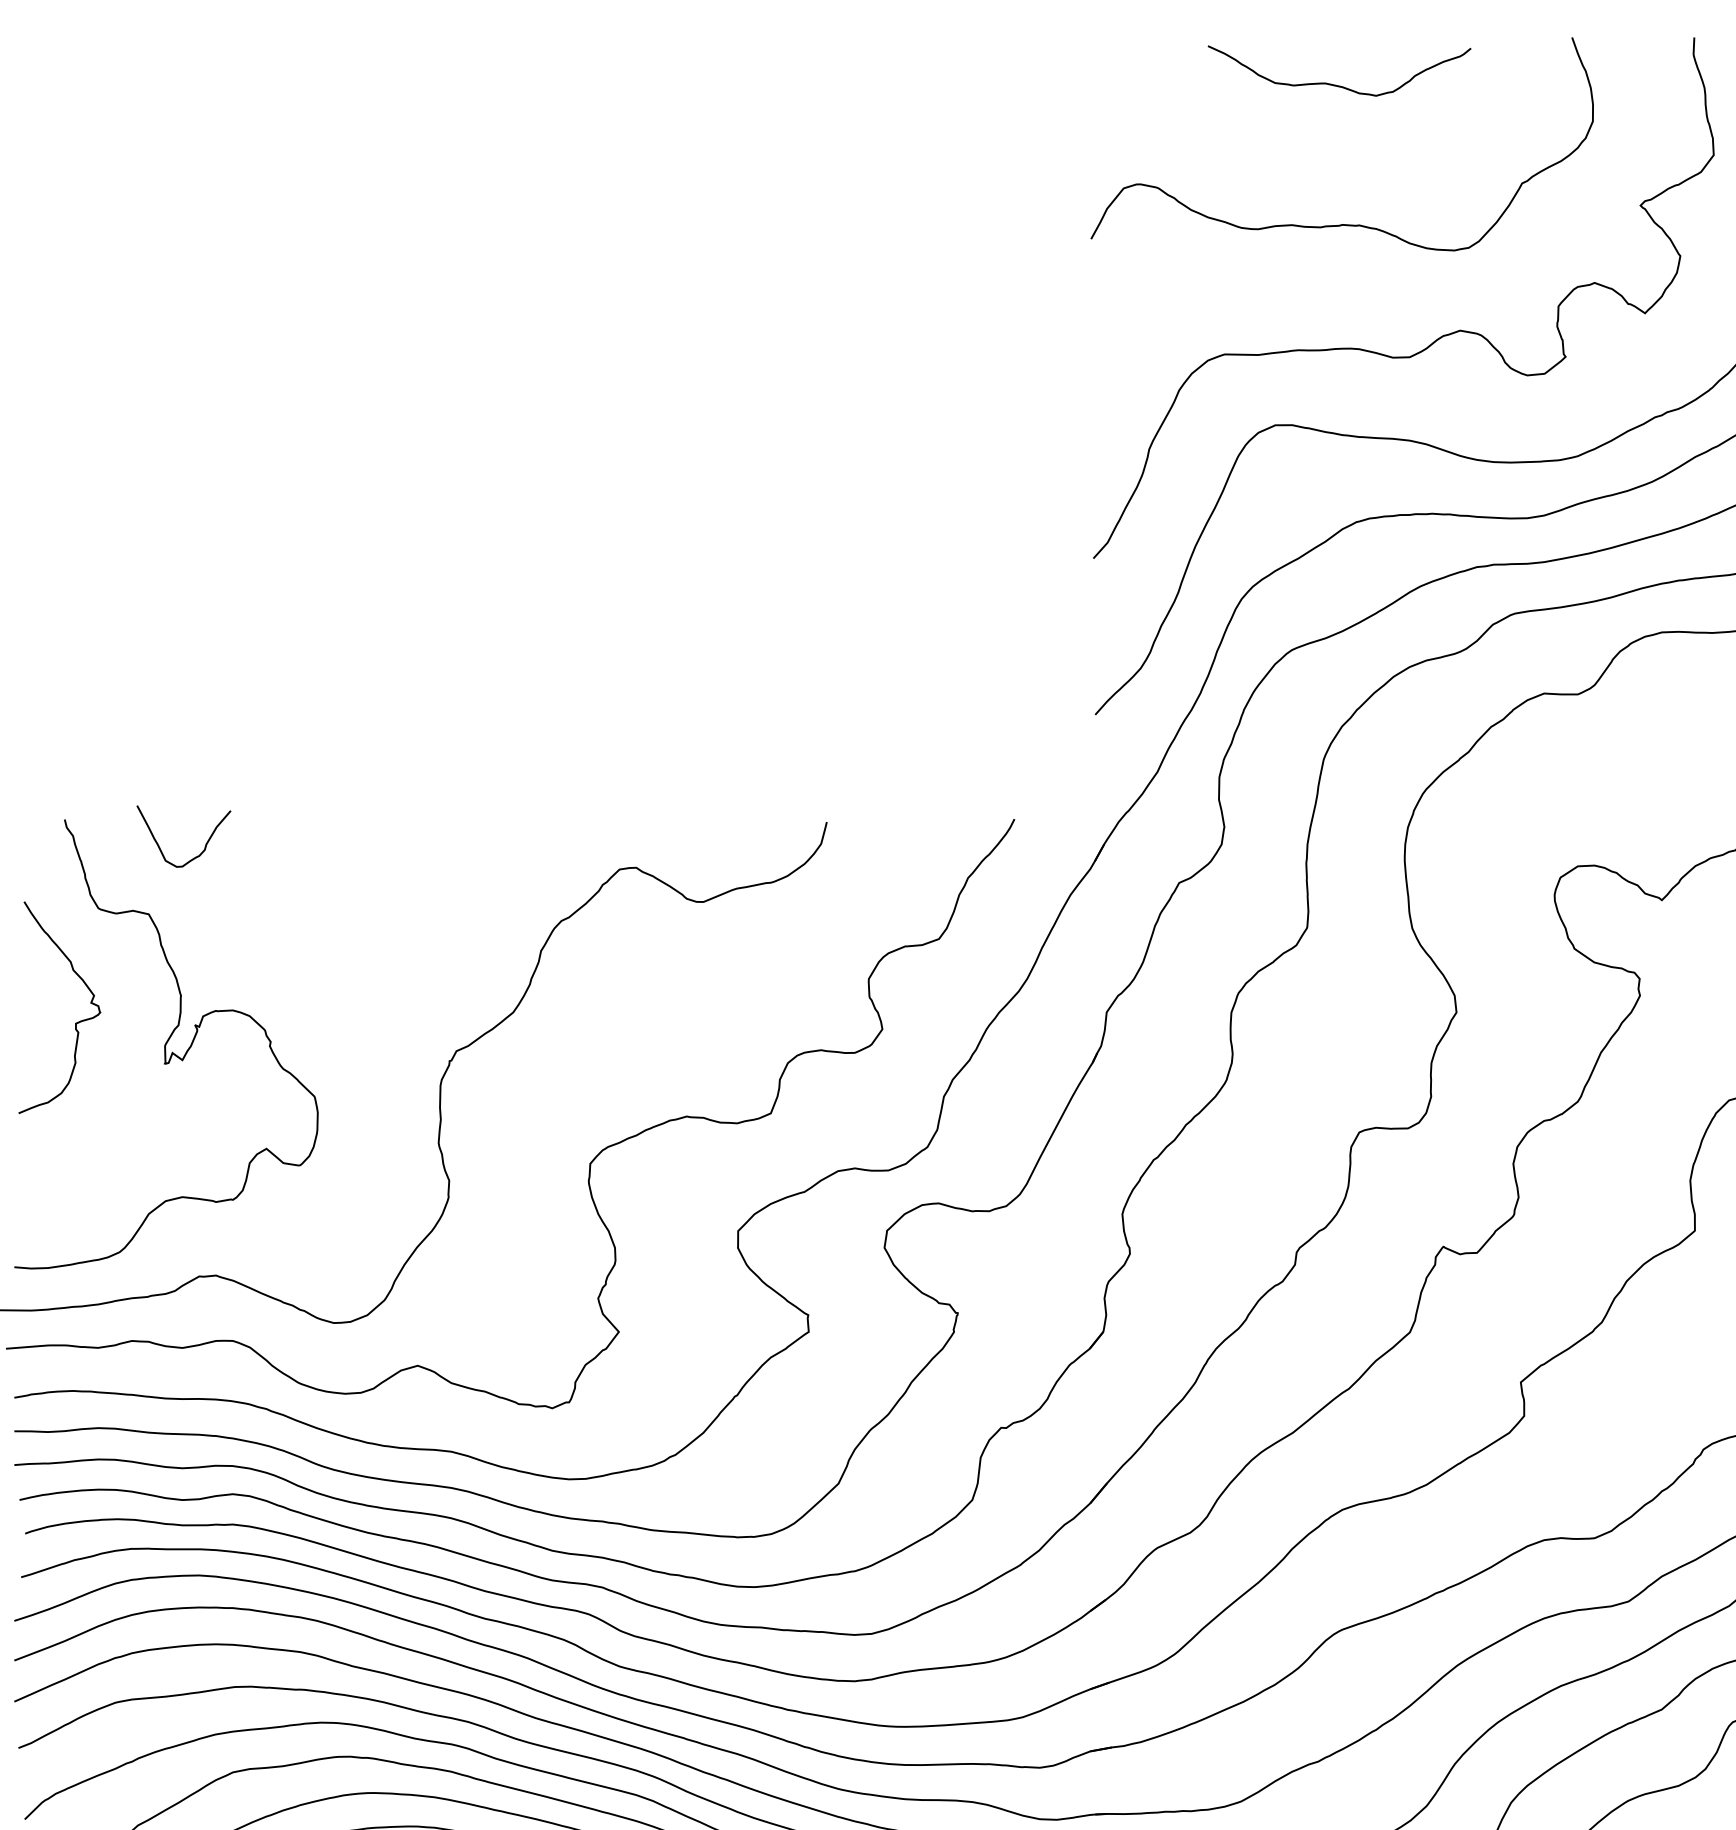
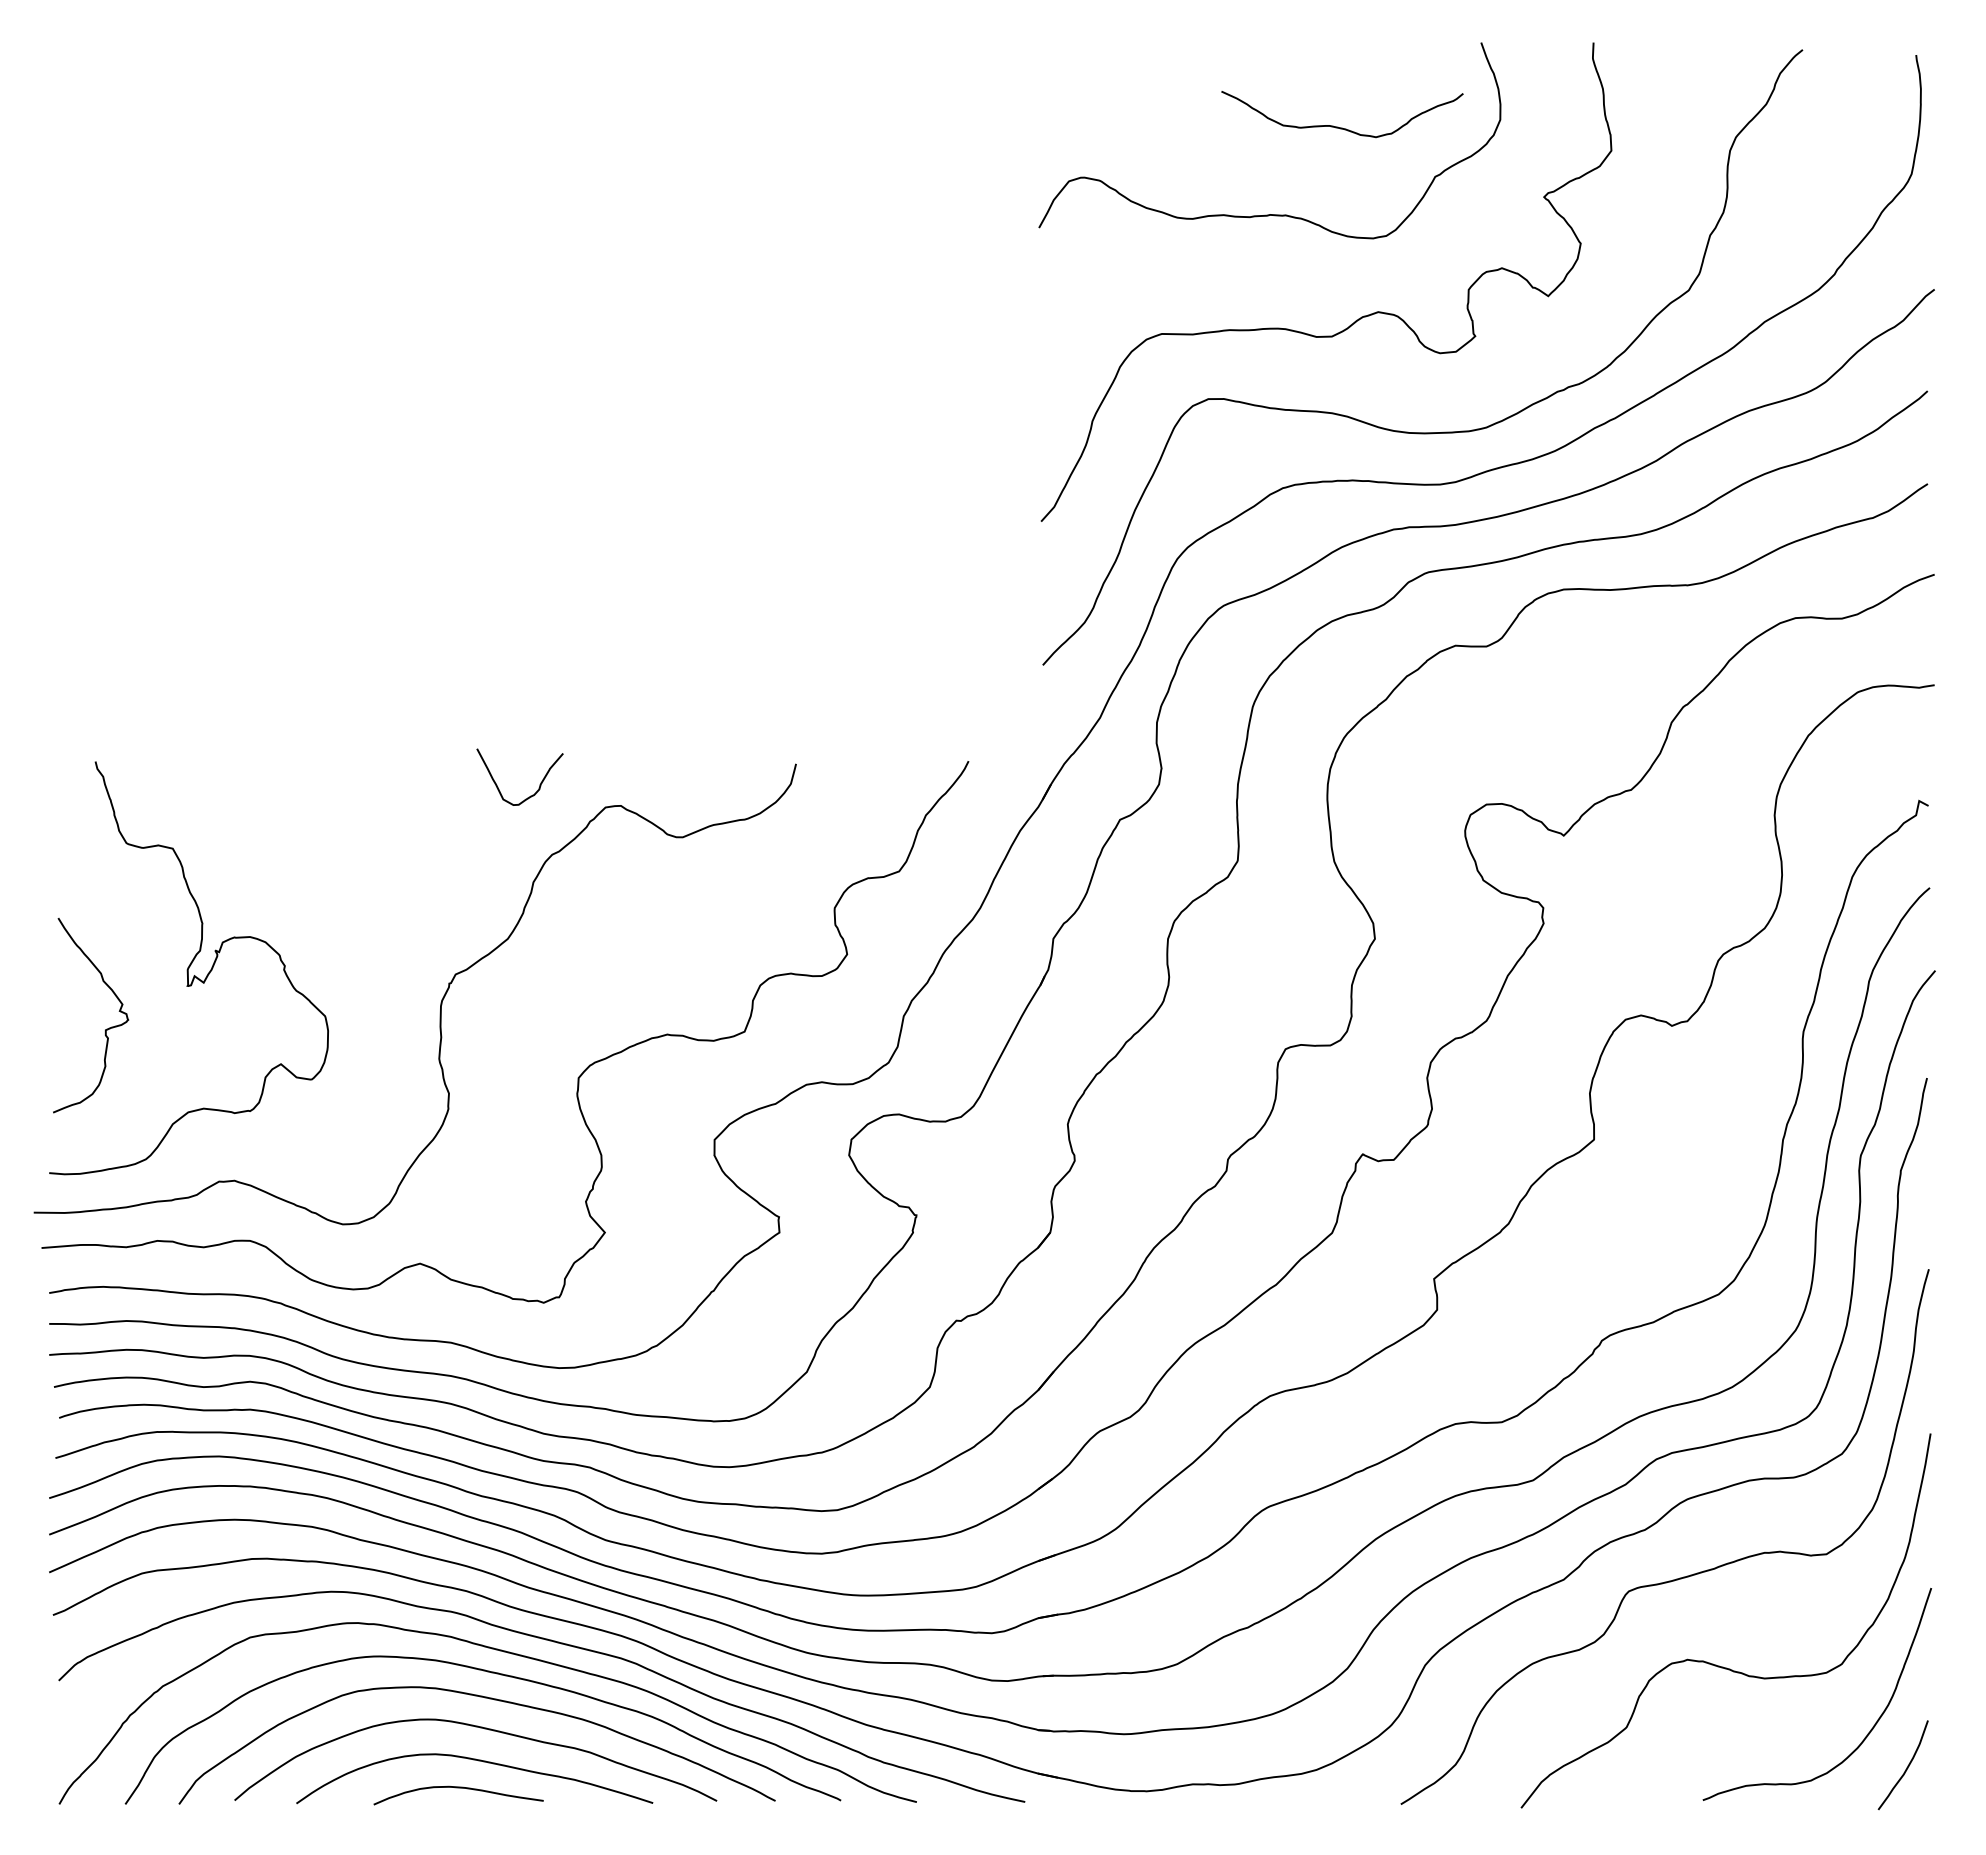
curve: (1335, 84) -> (1338, 126), moved
curve: (205, 844) -> (539, 784), moved
curve: (75, 1022) -> (105, 1029), moved

